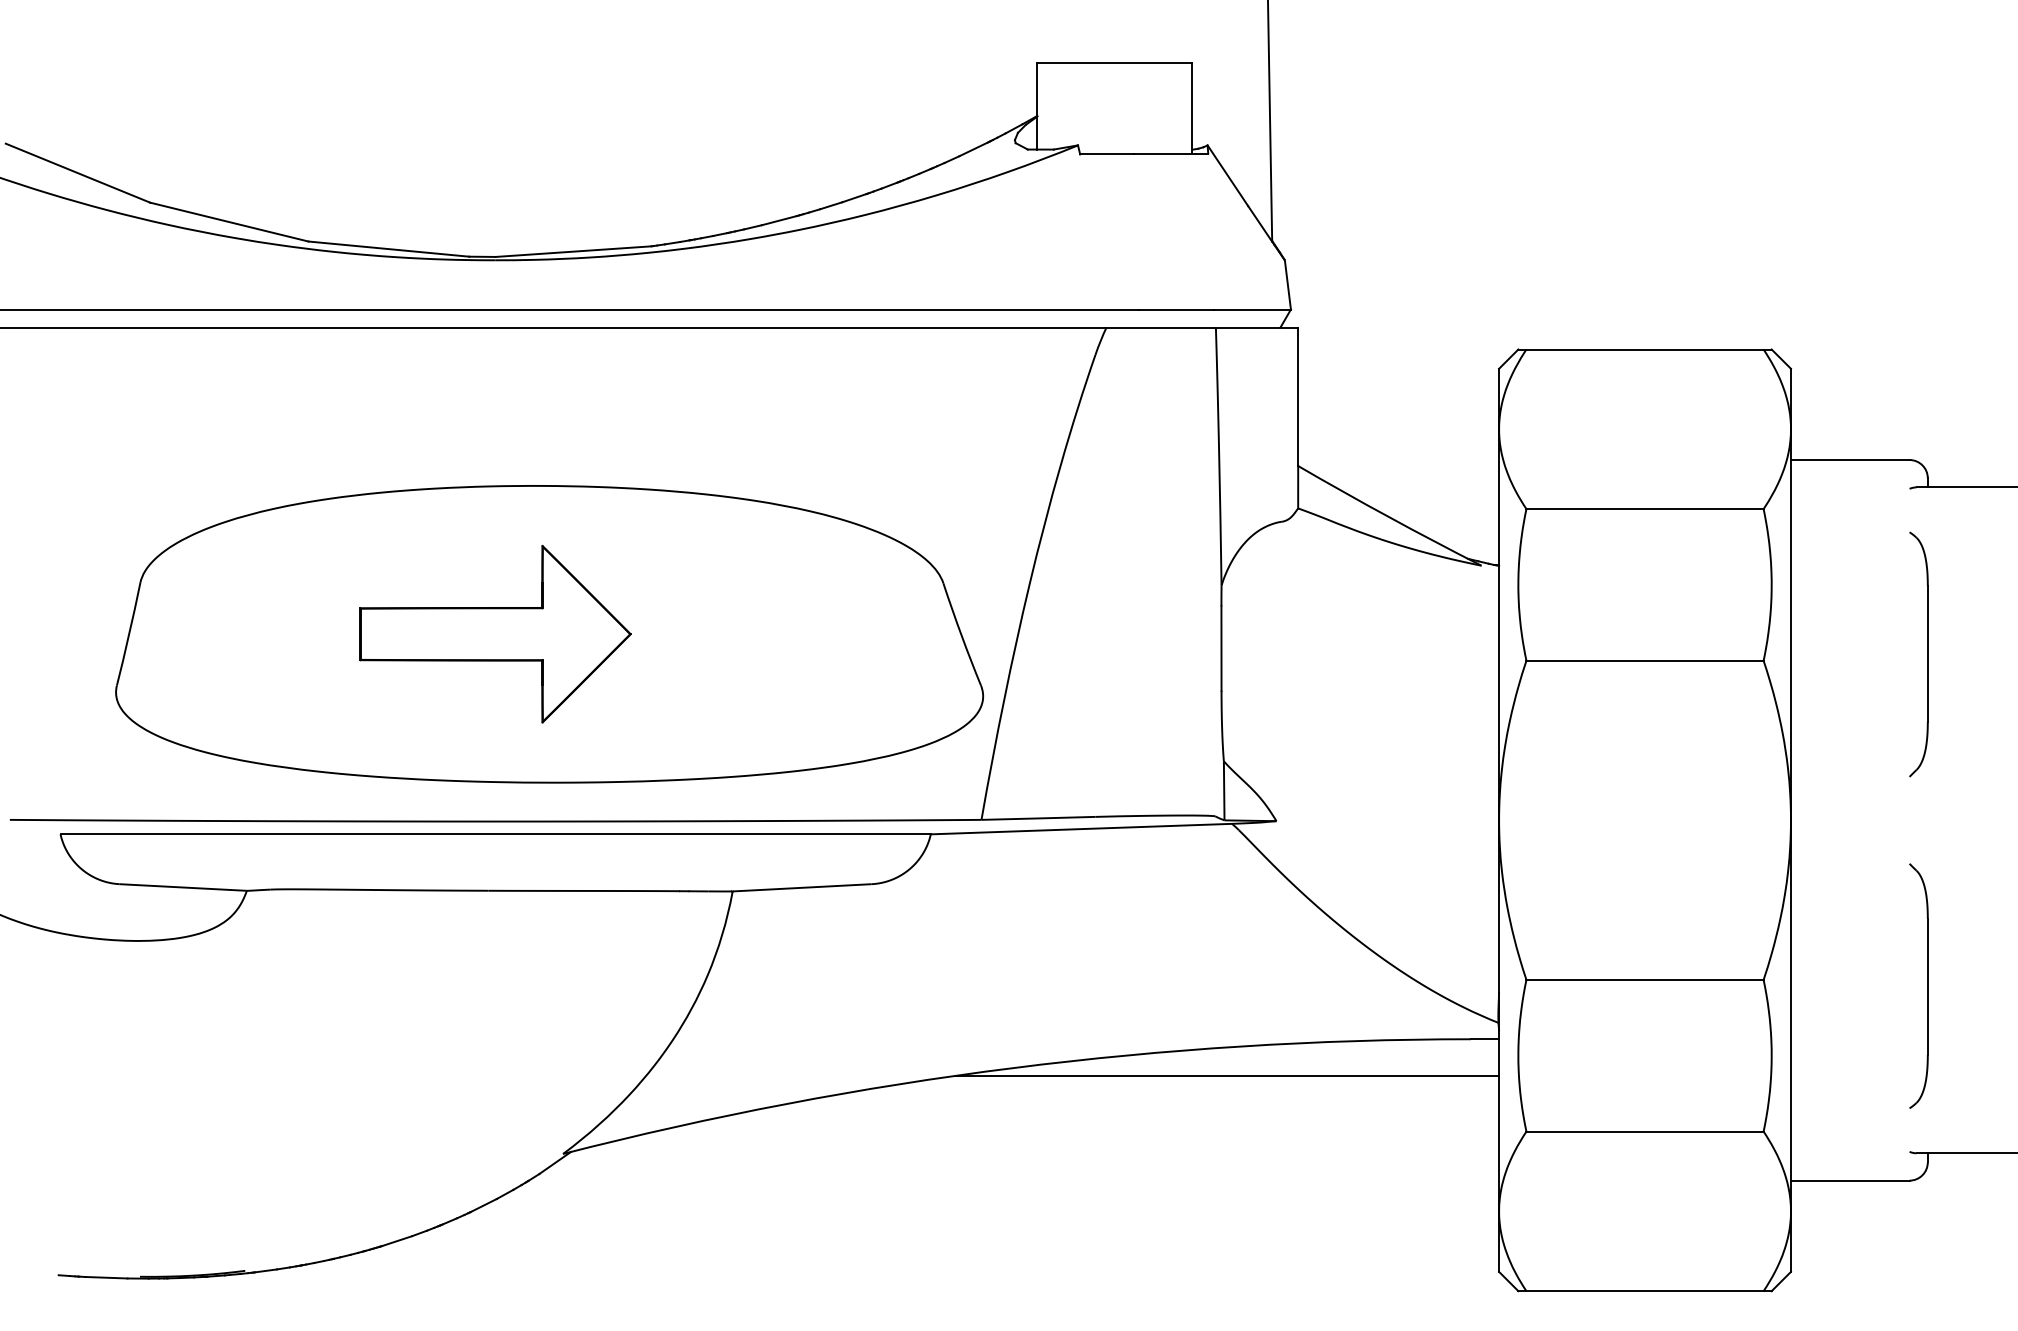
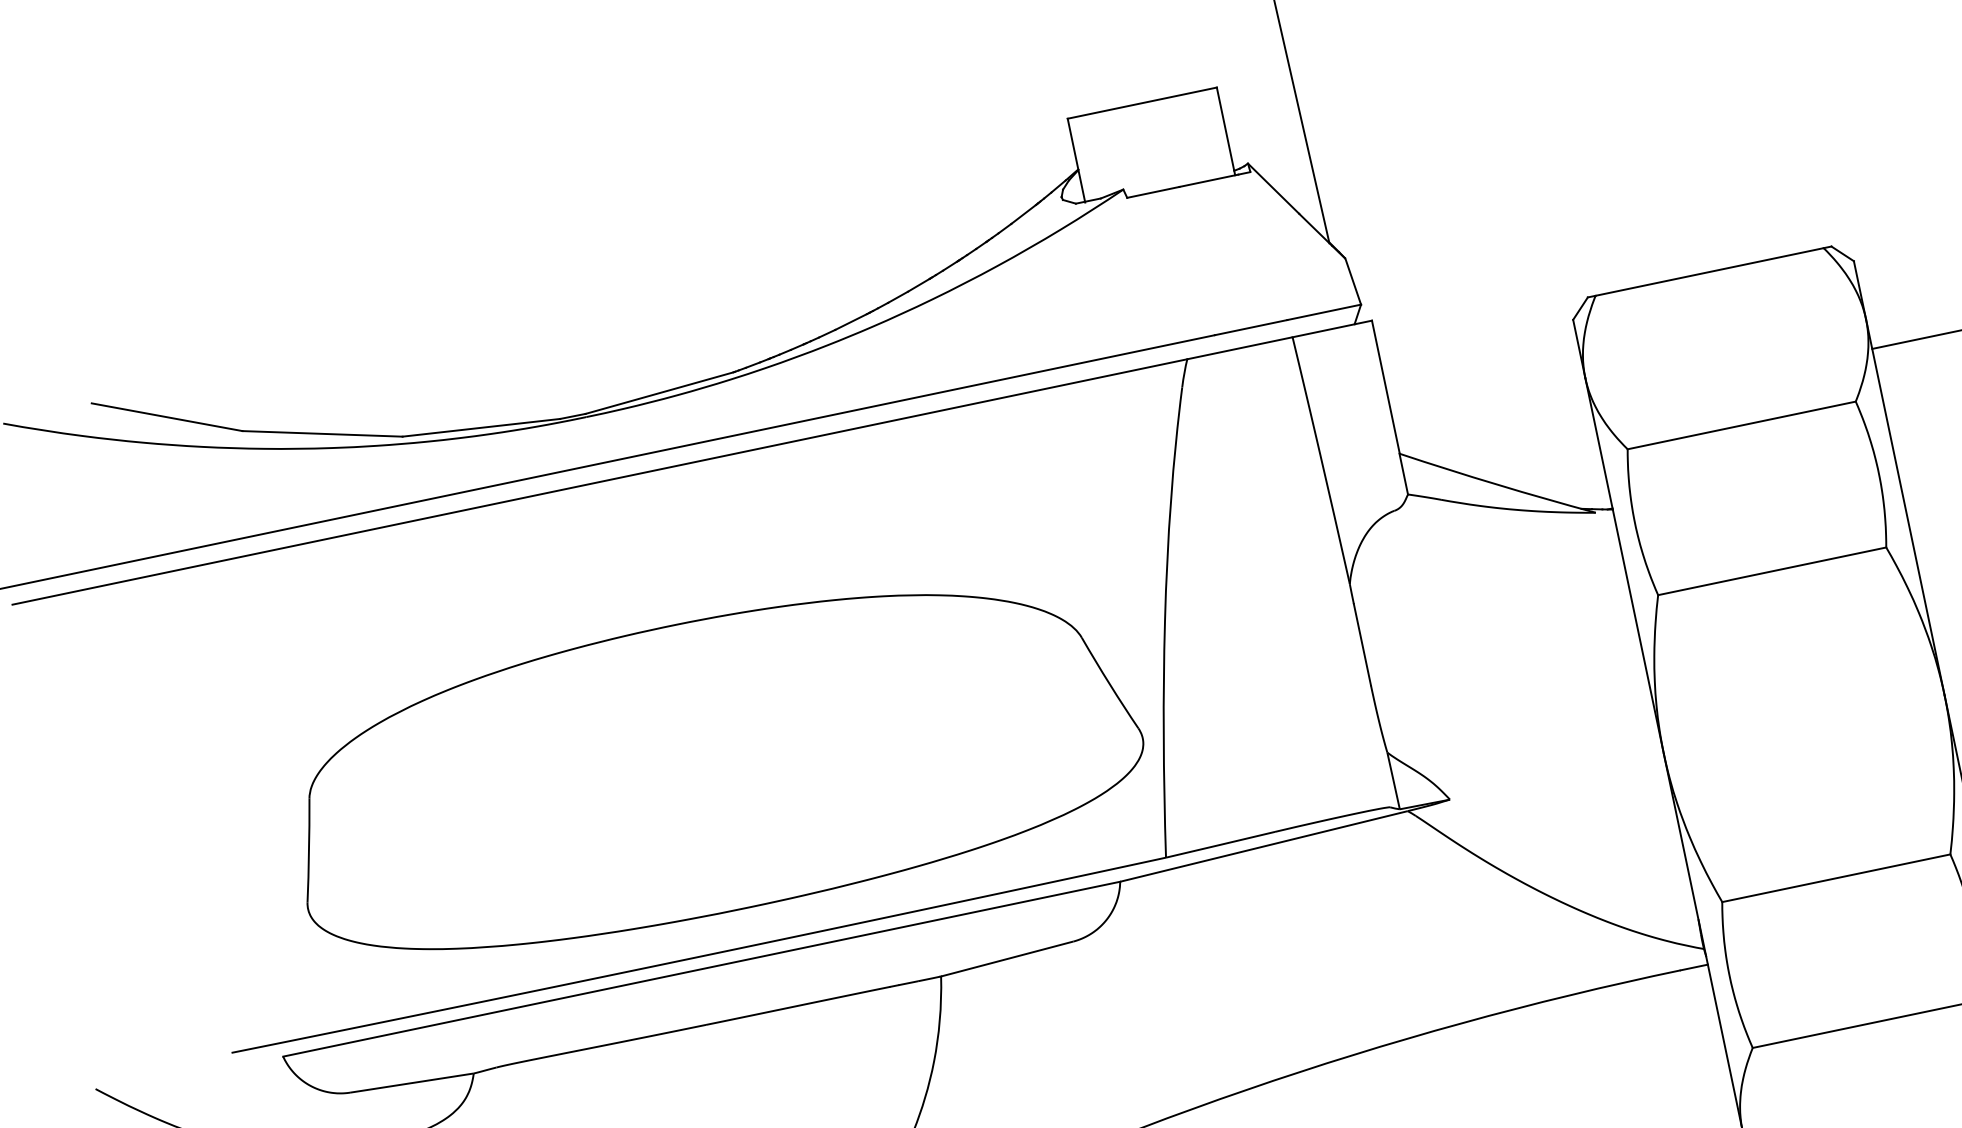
part: (495, 633) -> (661, 776), removed
line: (1227, 1075) -> (1453, 1054), removed

